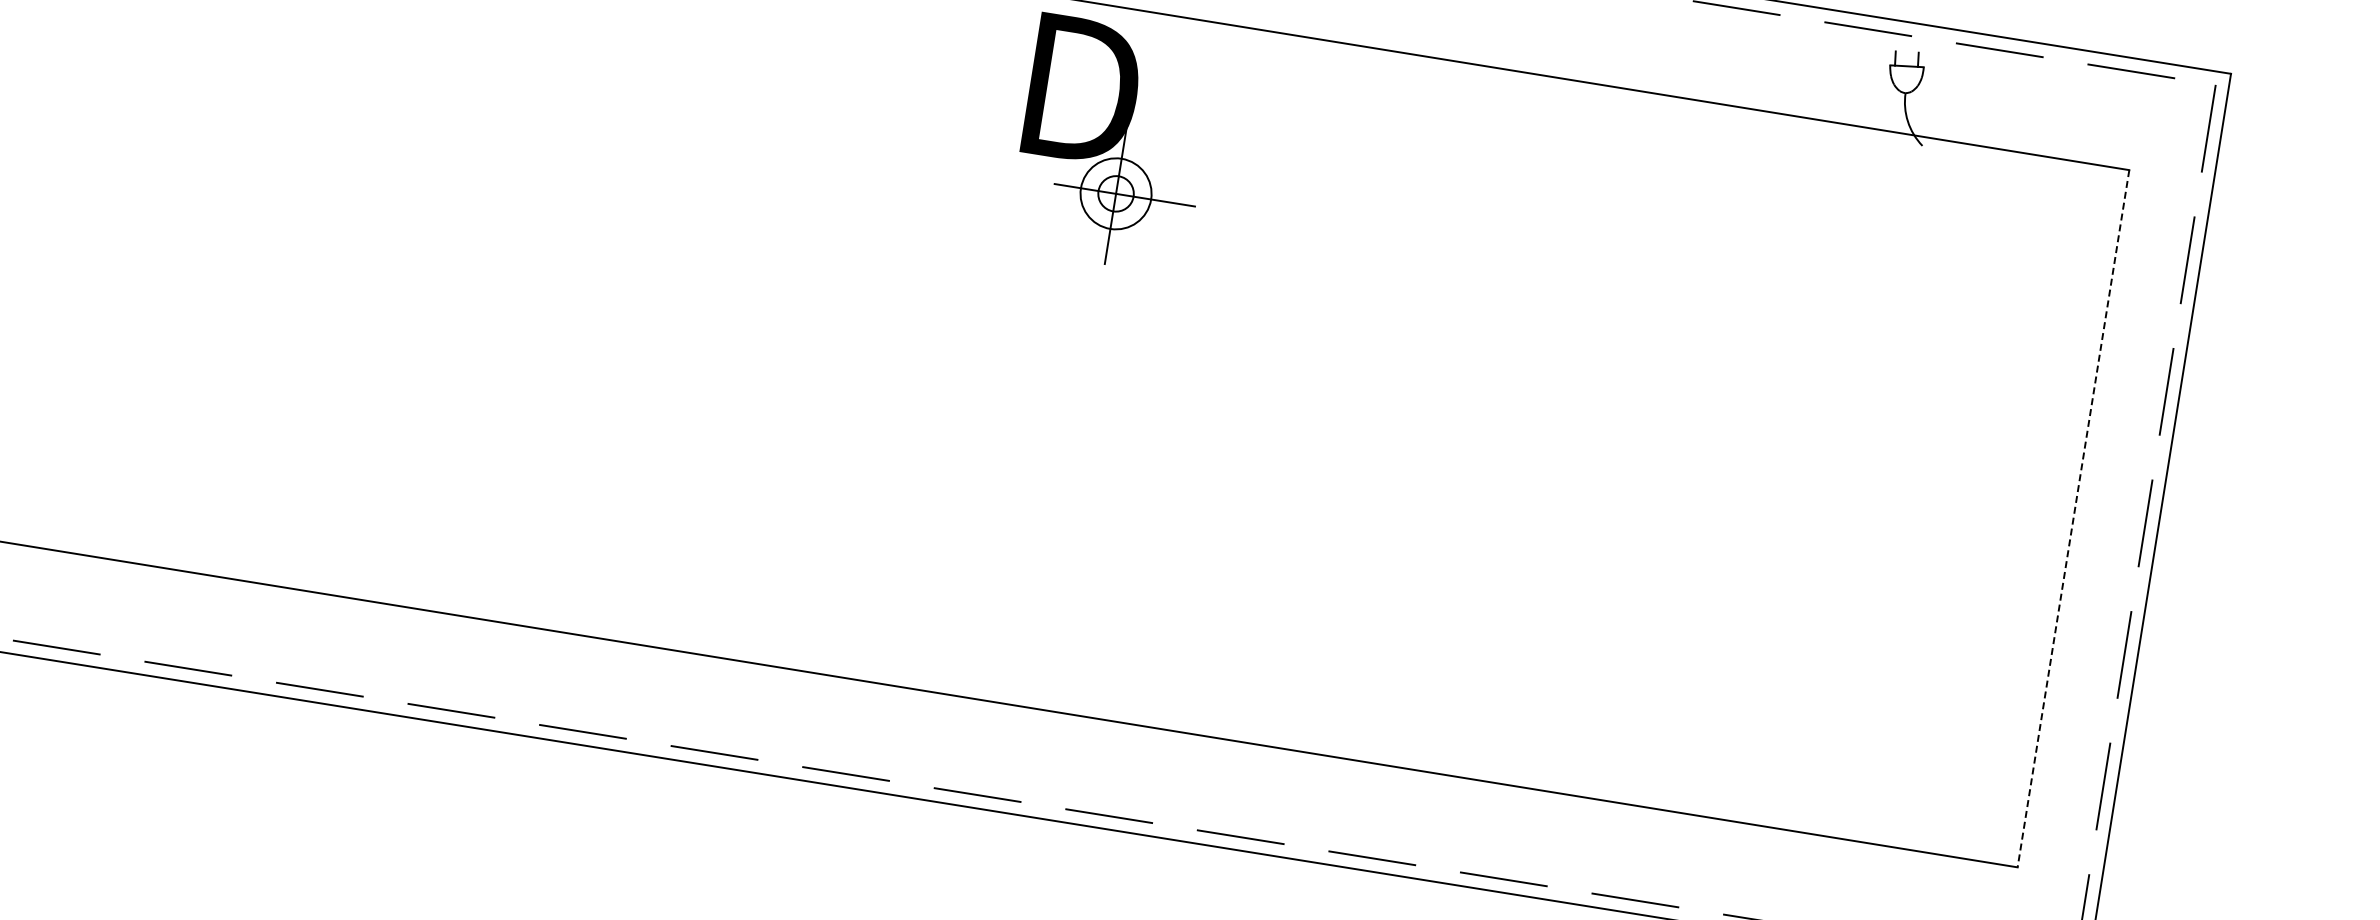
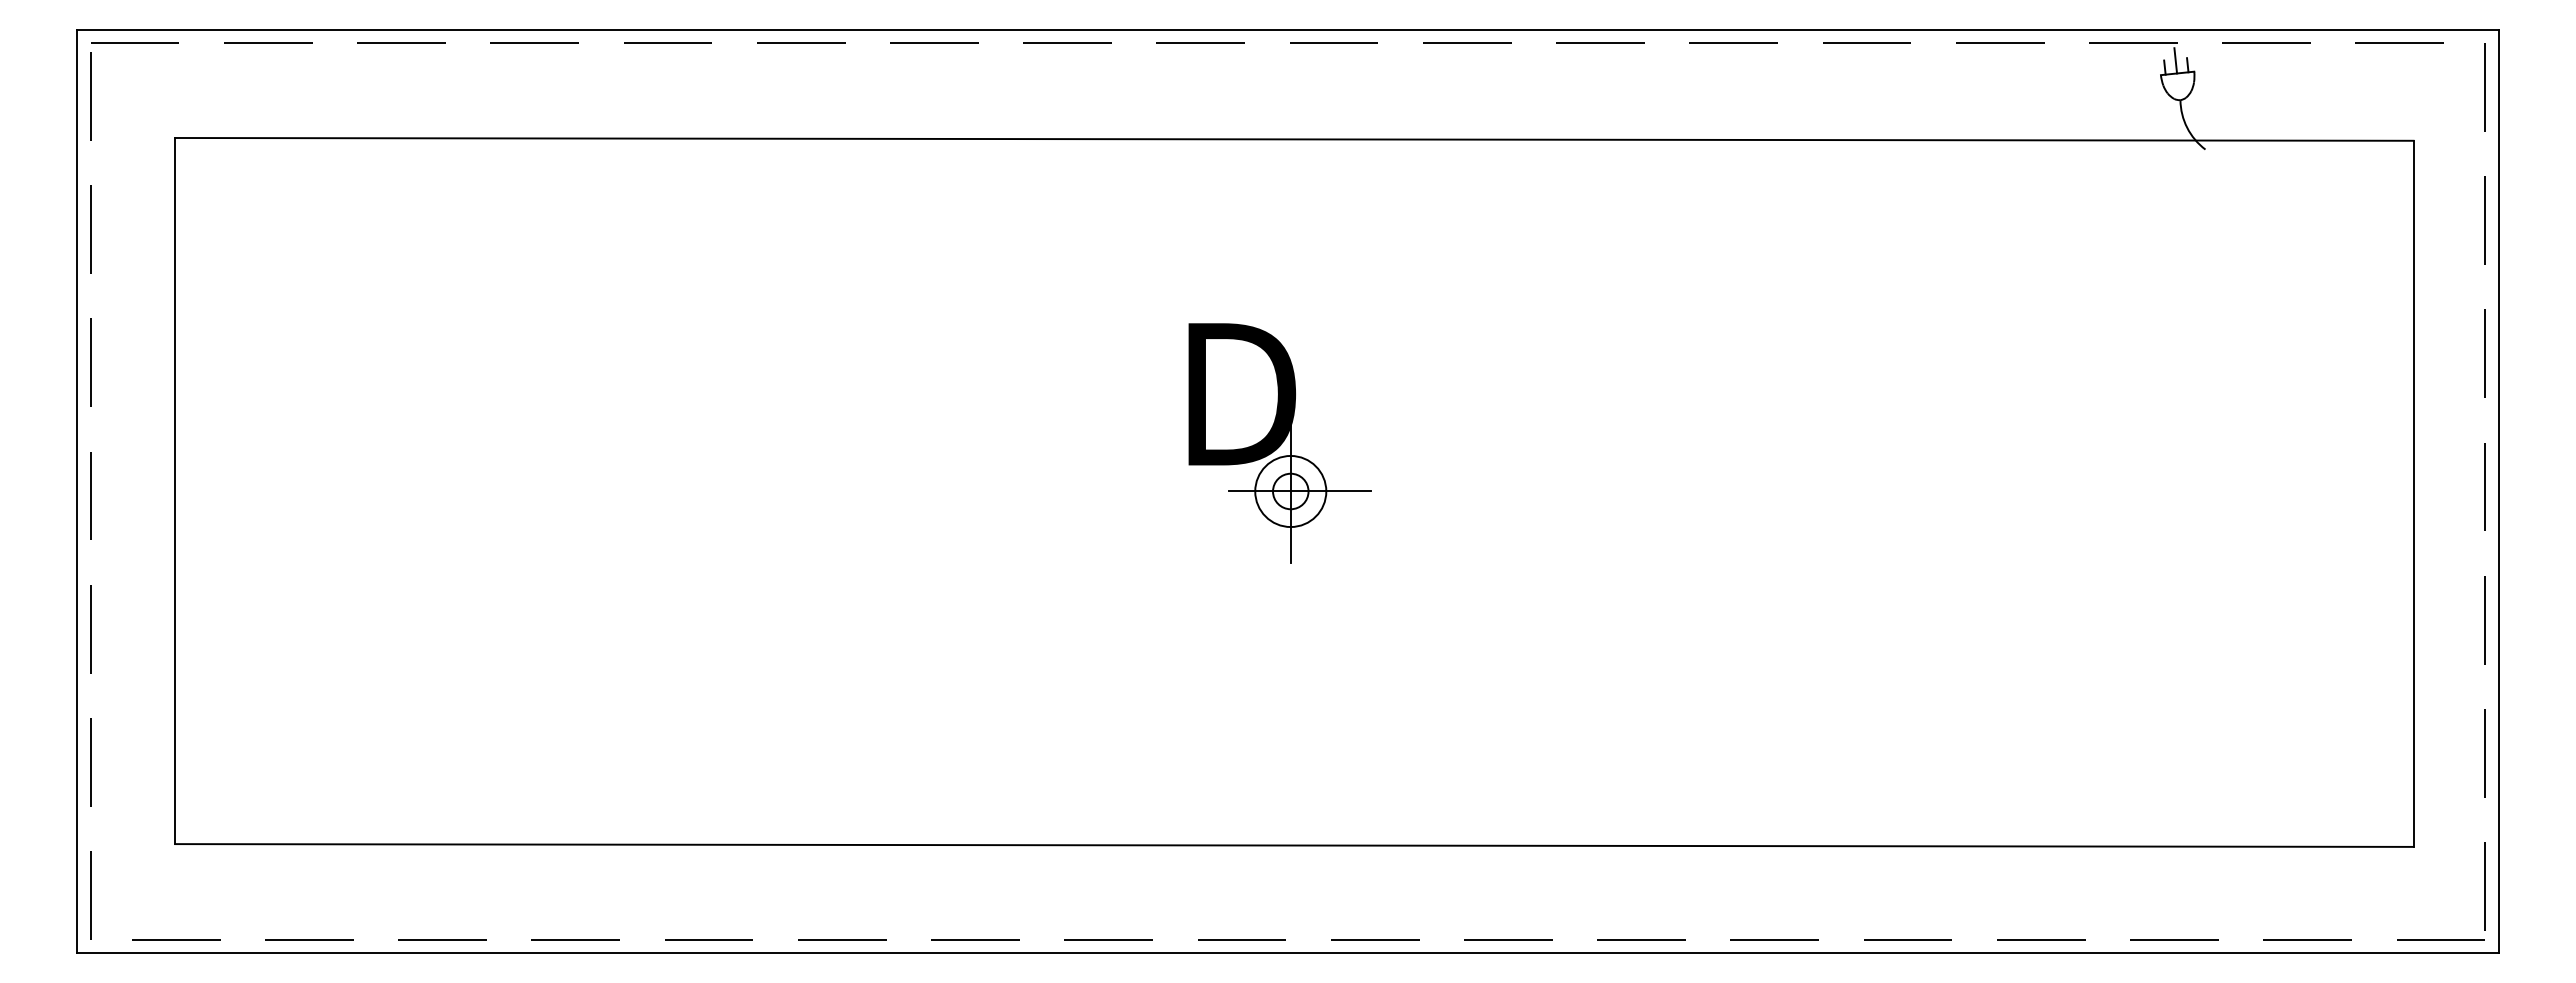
line: (1906, 53) -> (2175, 60), added
part: (1112, 144) -> (1279, 443), moved
line: (2073, 519) -> (2413, 494), dashed -> solid

